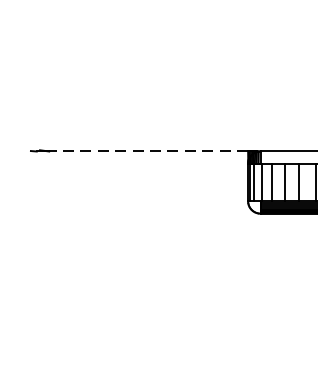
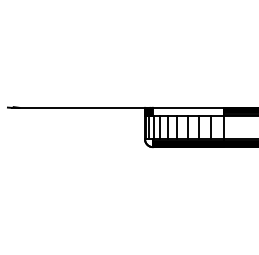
line: (149, 150) -> (82, 107), dashed -> solid

